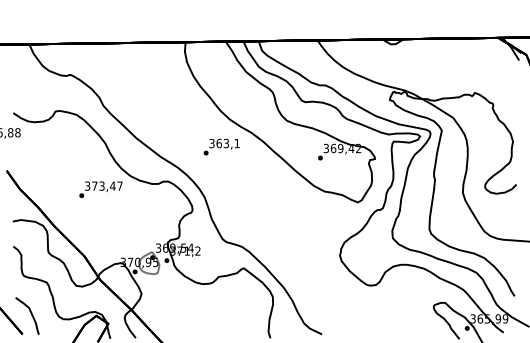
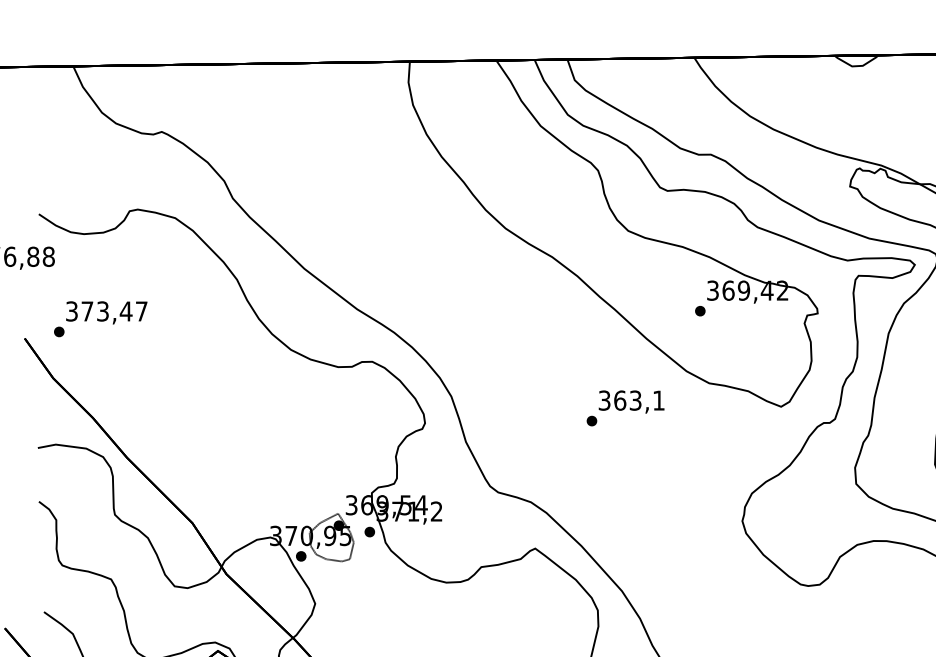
text: (221, 146) -> (625, 406), moved
text: (100, 189) -> (99, 318), moved

